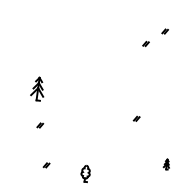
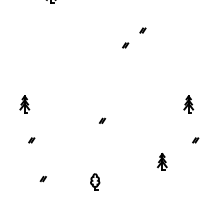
part: (37, 88) -> (24, 104), size x0.71
part: (136, 118) -> (102, 120), moved
part: (167, 163) -> (162, 161), size x1.67
part: (86, 173) -> (95, 181), moved

